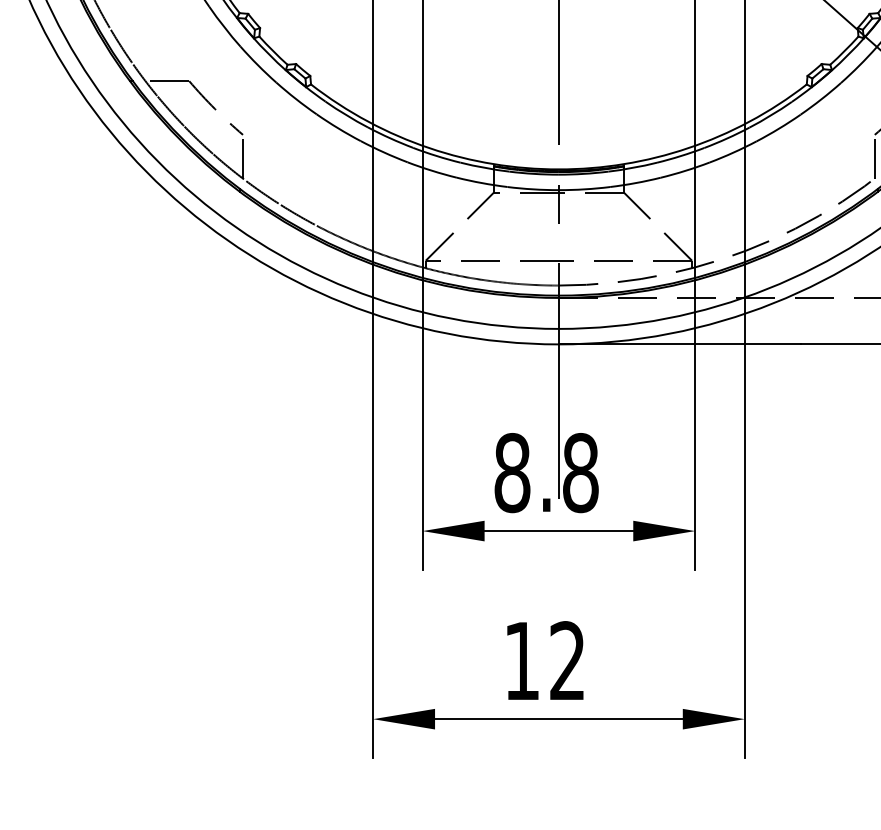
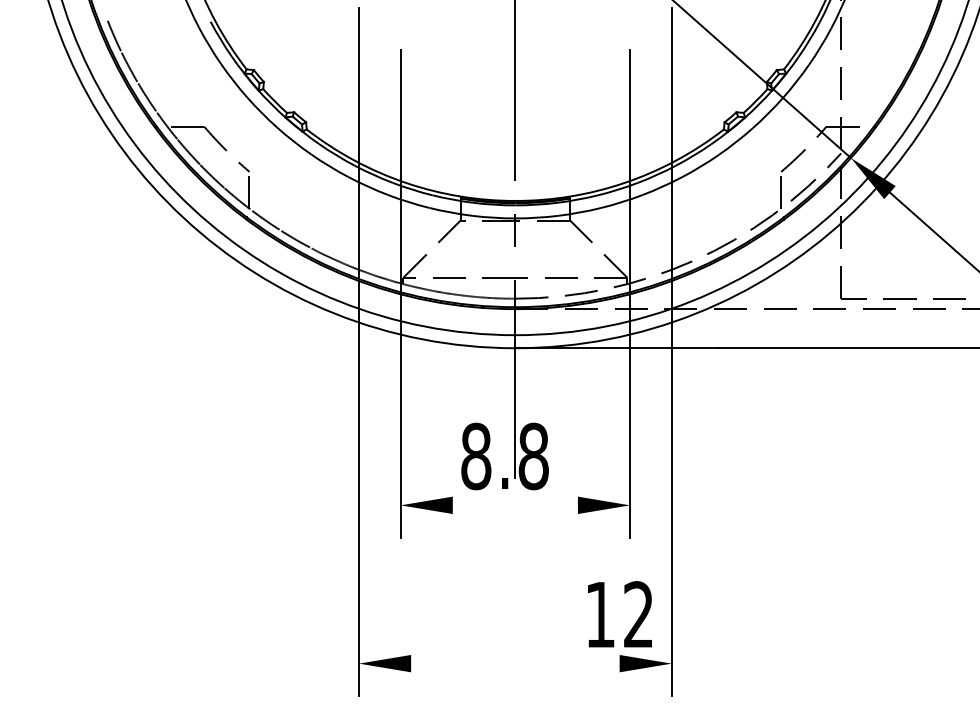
line: (557, 531) -> (514, 505), removed
text: (544, 660) -> (619, 614), moved
line: (559, 719) -> (515, 663), removed

